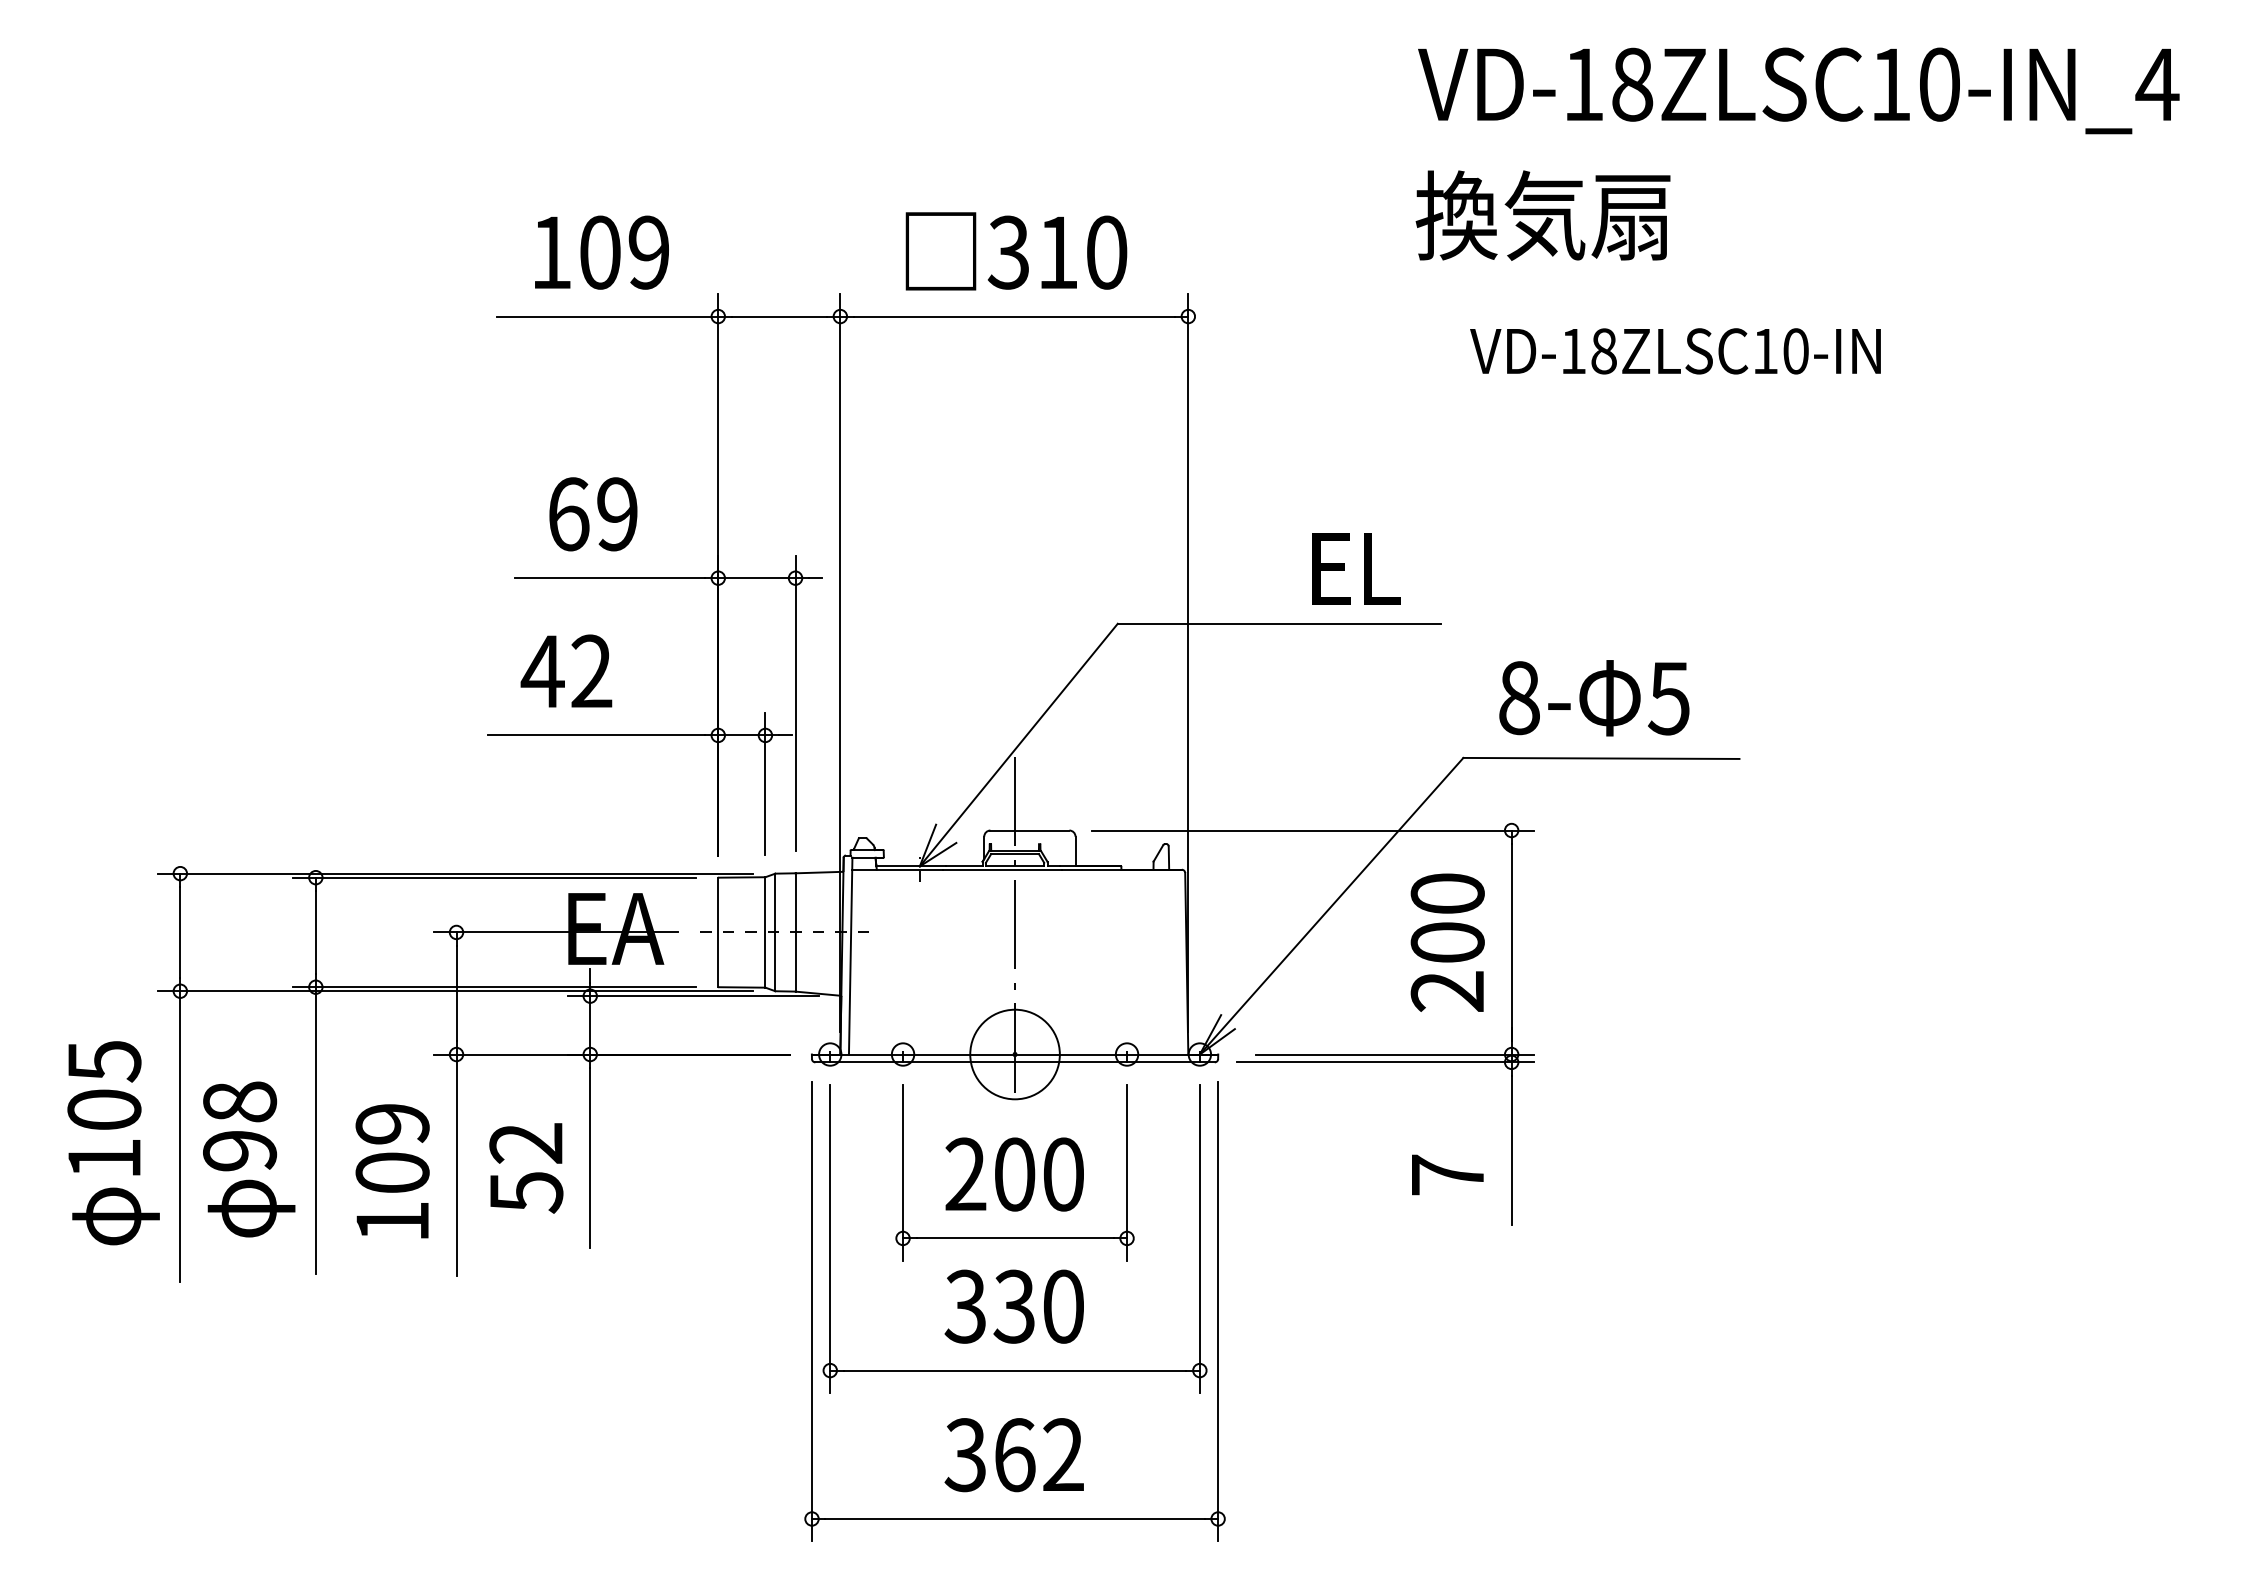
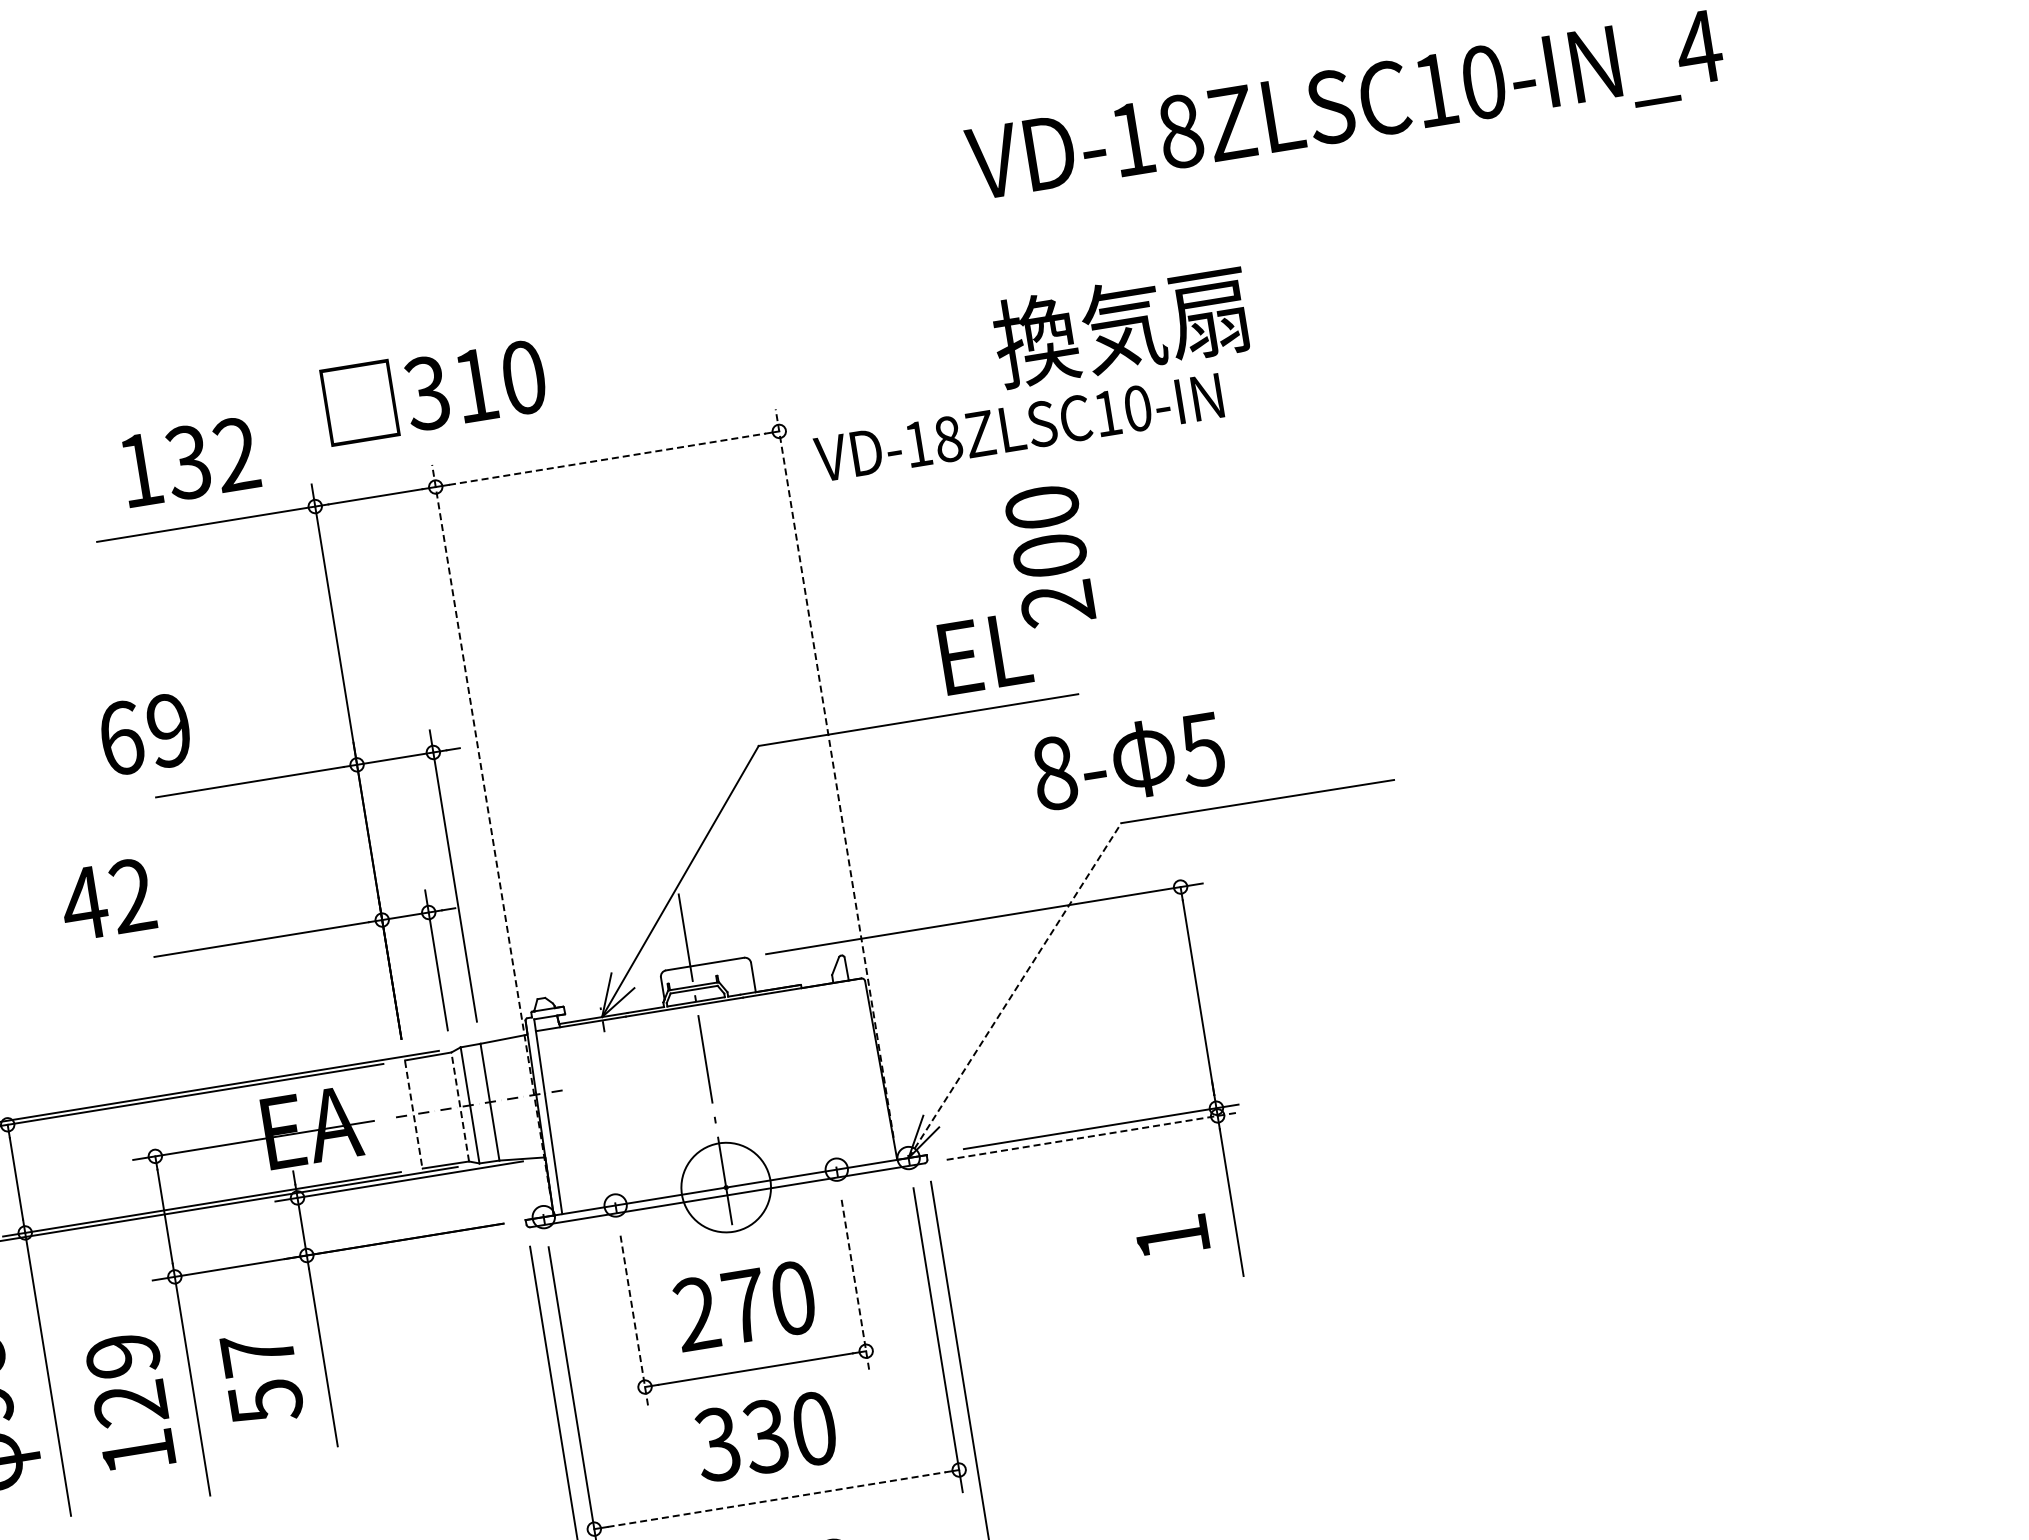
text: (1542, 215) -> (1121, 326), moved
text: (1016, 251) -> (434, 390), moved
text: (624, 252) -> (212, 458), 109 -> 132
line: (1014, 316) -> (607, 459), solid -> dashed
text: (1675, 351) -> (1018, 427), moved
text: (593, 514) -> (145, 734), moved
line: (840, 663) -> (491, 829), solid -> dashed
line: (1188, 663) -> (834, 773), solid -> dashed
text: (566, 670) -> (107, 898), moved
text: (1594, 698) -> (1128, 761), moved
line: (1331, 905) -> (1014, 989), solid -> dashed
line: (765, 931) -> (460, 1106), solid -> dashed
line: (718, 932) -> (413, 1114), solid -> dashed
text: (1447, 942) -> (1049, 555), moved
line: (1386, 1062) -> (1094, 1136), solid -> dashed
text: (525, 1143) -> (257, 1353), 52 -> 57
text: (392, 1172) -> (130, 1403), 109 -> 129
line: (903, 1172) -> (634, 1321), solid -> dashed
line: (1127, 1172) -> (856, 1286), solid -> dashed
text: (1015, 1174) -> (745, 1305), 200 -> 270
text: (1447, 1174) -> (1172, 1236), 7 -> 1
line: (1015, 1370) -> (777, 1499), solid -> dashed

